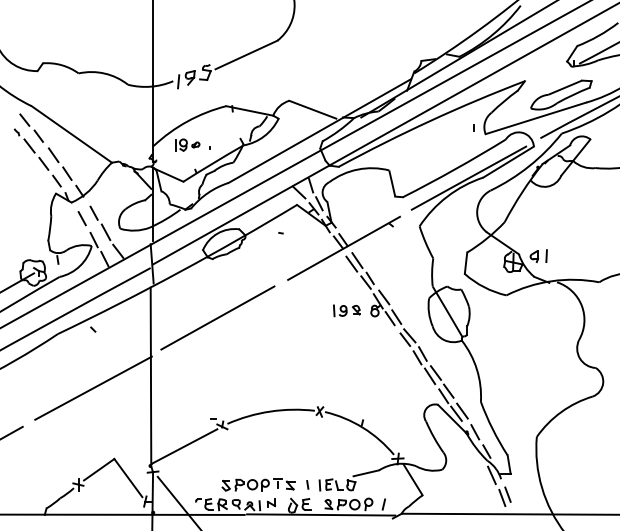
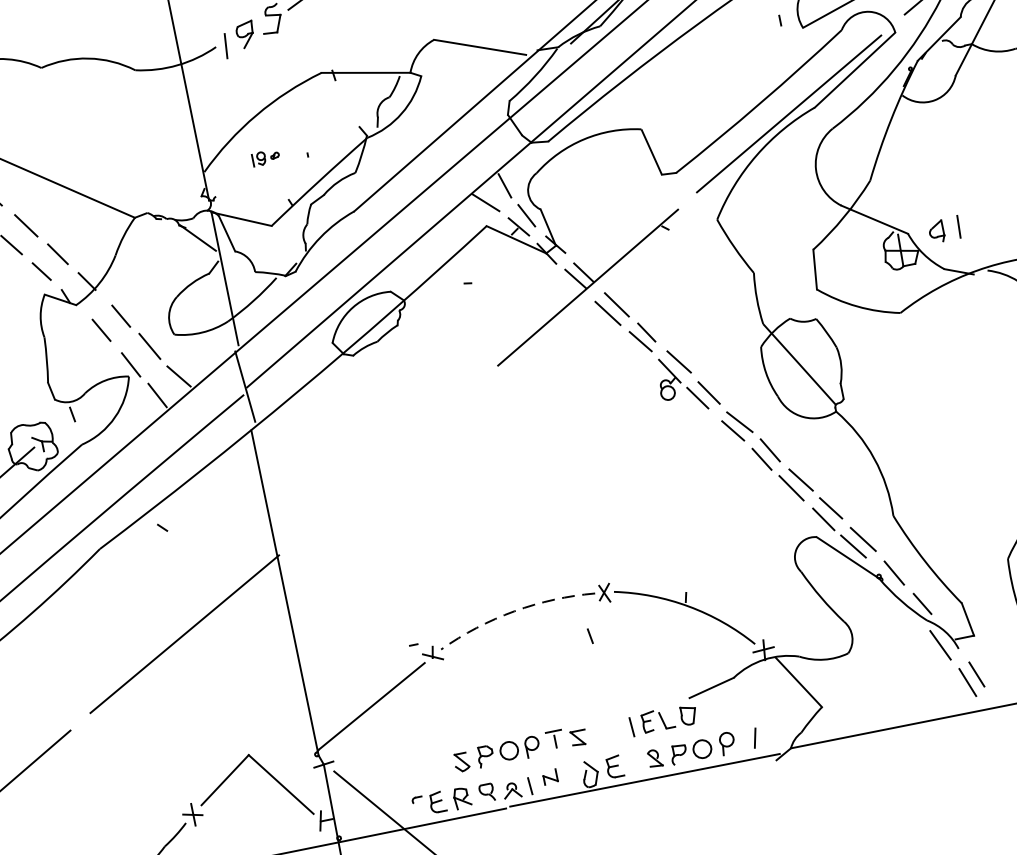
part: (187, 144) -> (265, 156), size x0.6
part: (346, 310) -> (615, 399), removed
line: (217, 317) -> (383, 459), removed
arc: (270, 411) -> (514, 611), solid -> dashed
line: (307, 484) -> (589, 635), moved

